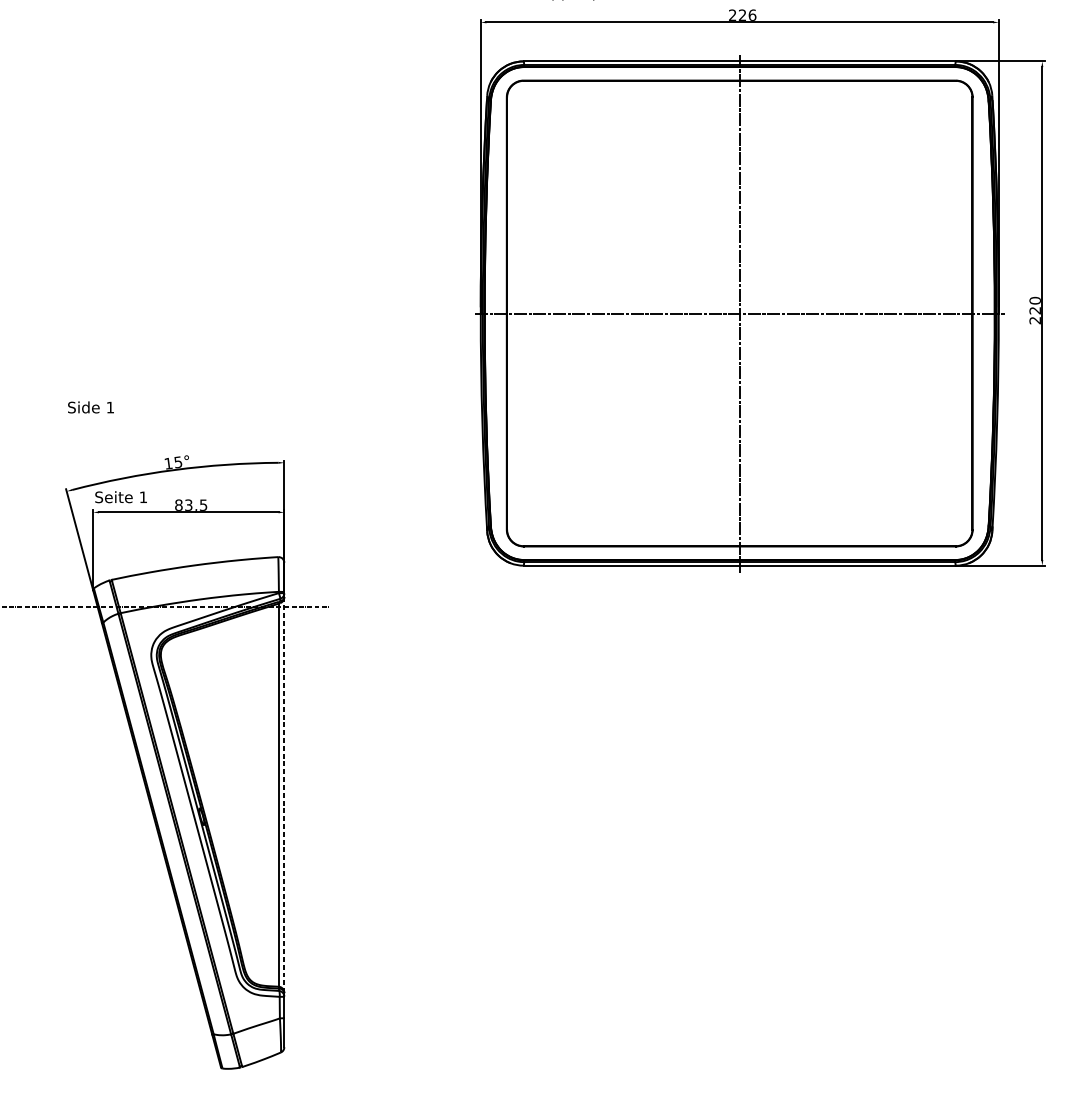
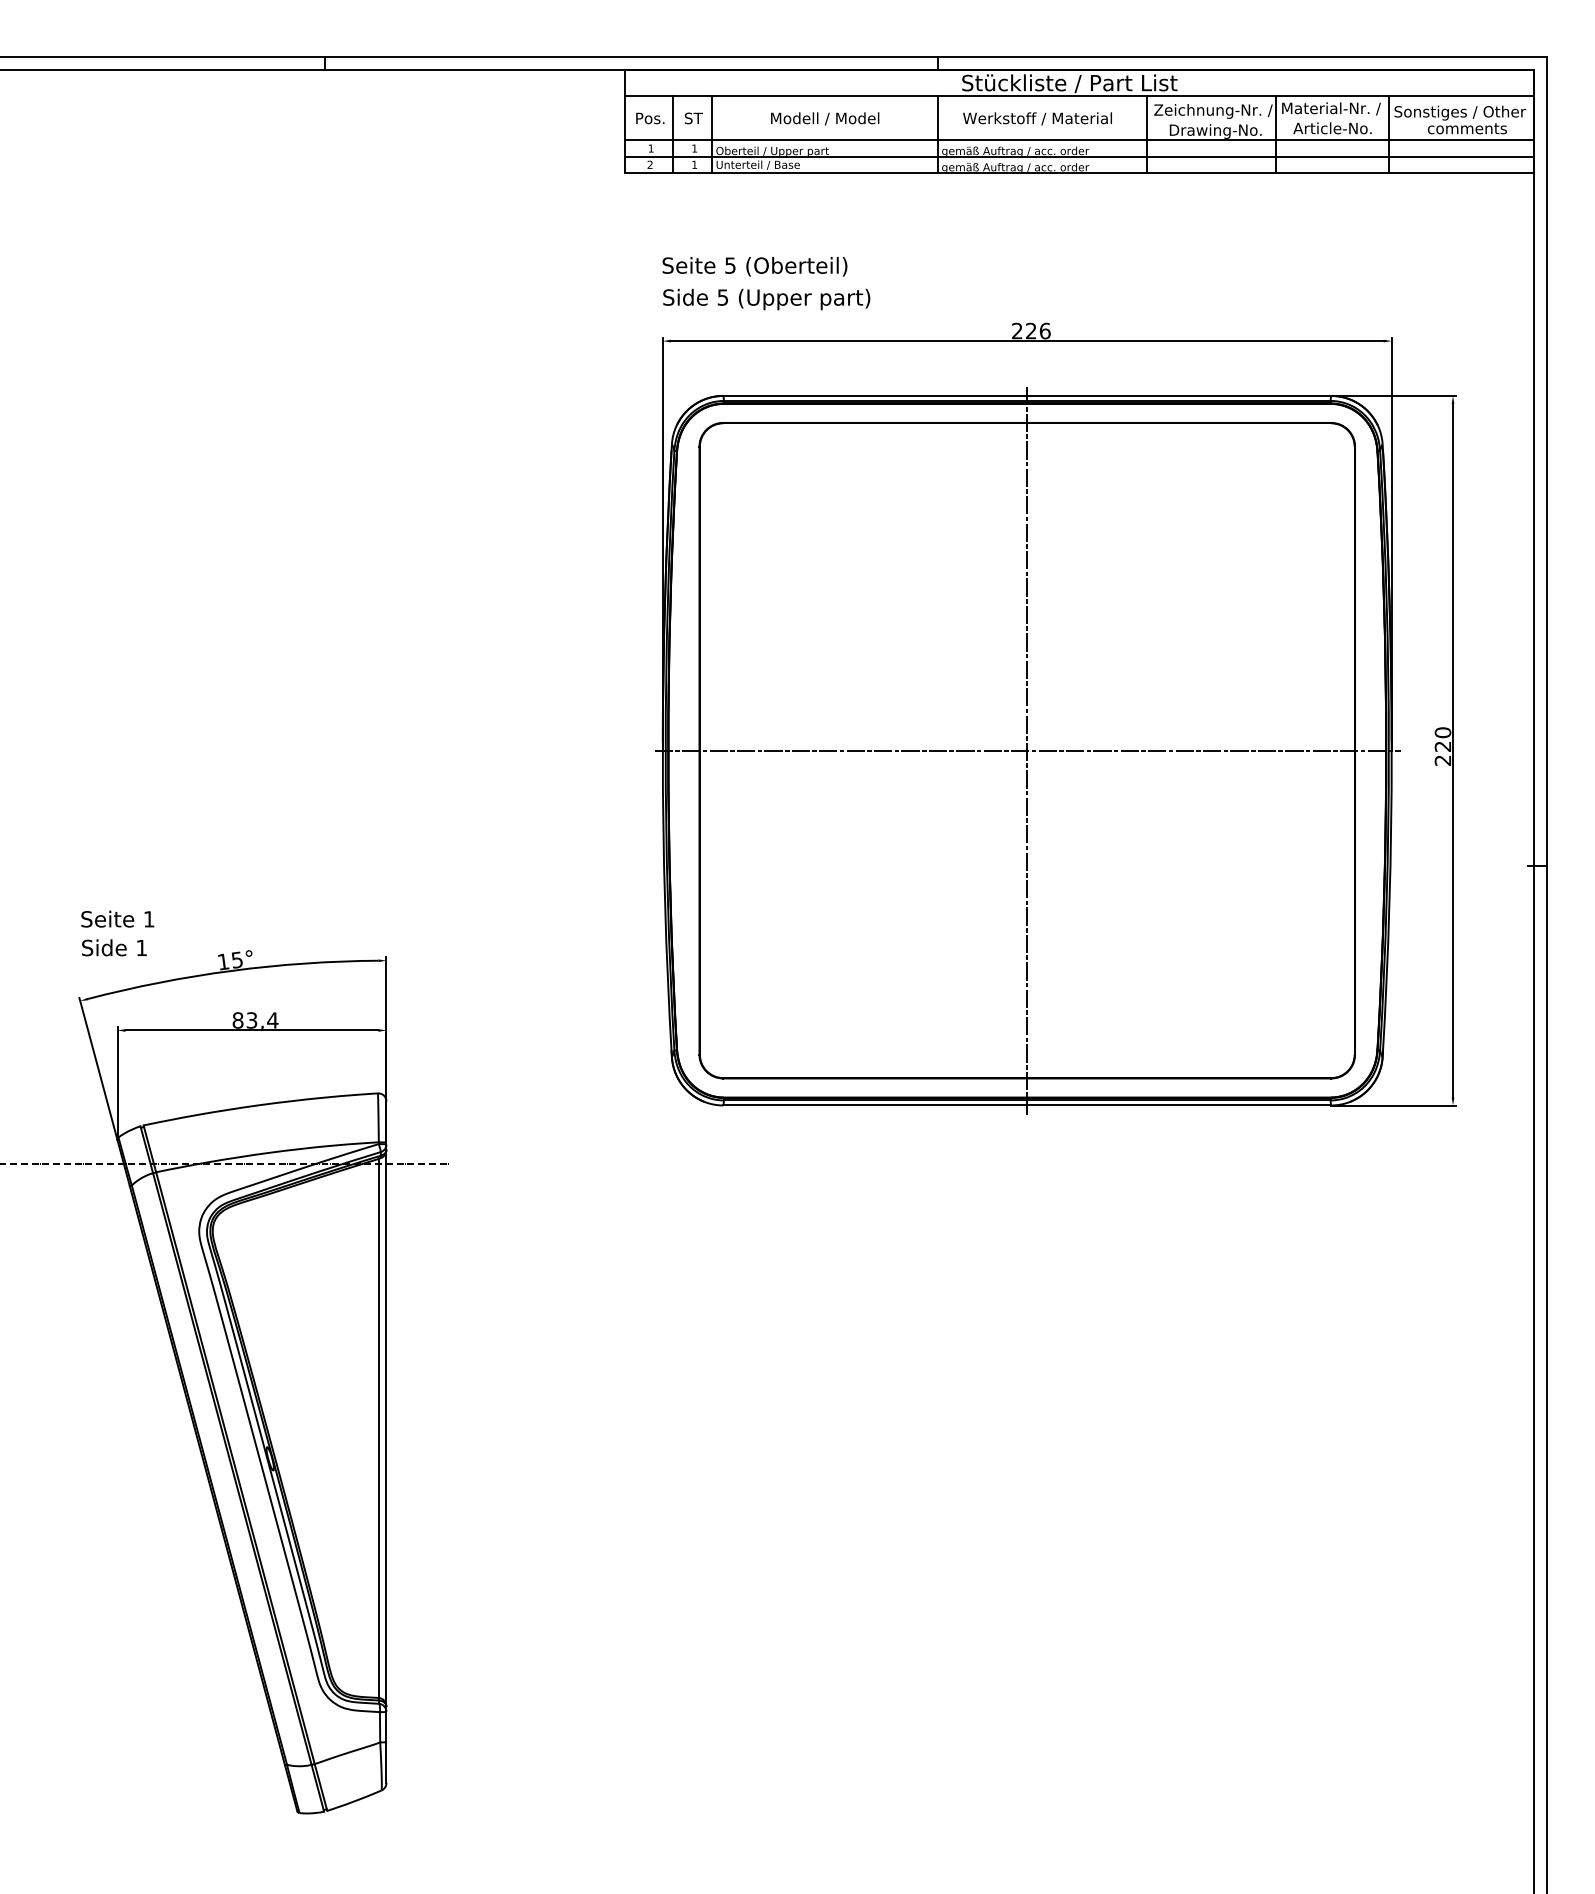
text: (91, 407) -> (114, 947), moved
text: (120, 496) -> (117, 918), moved
text: (203, 505) -> (272, 1020), 83,5 -> 83,4
line: (284, 795) -> (386, 1428), dashed -> solid

